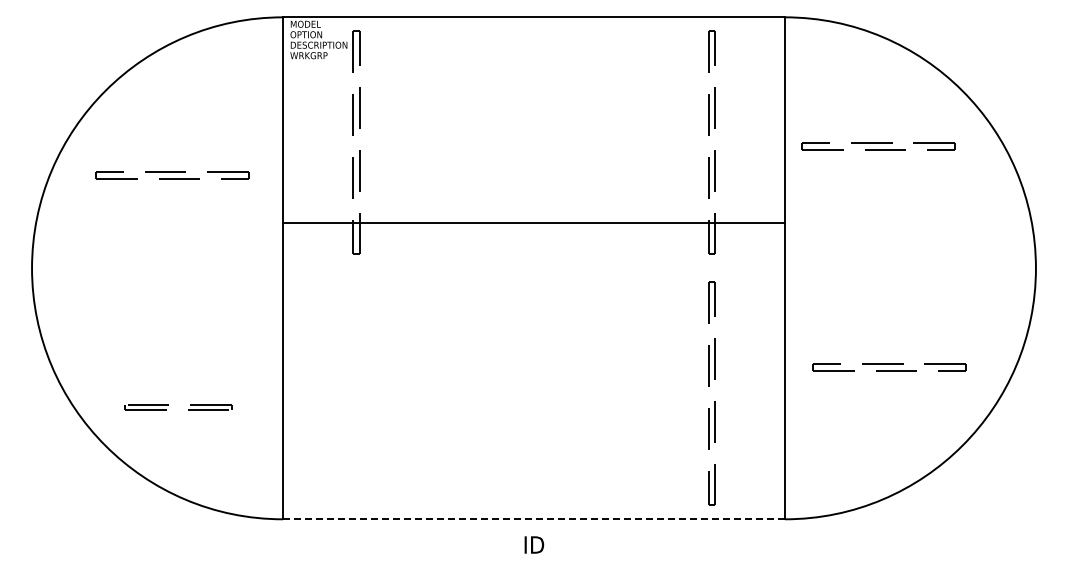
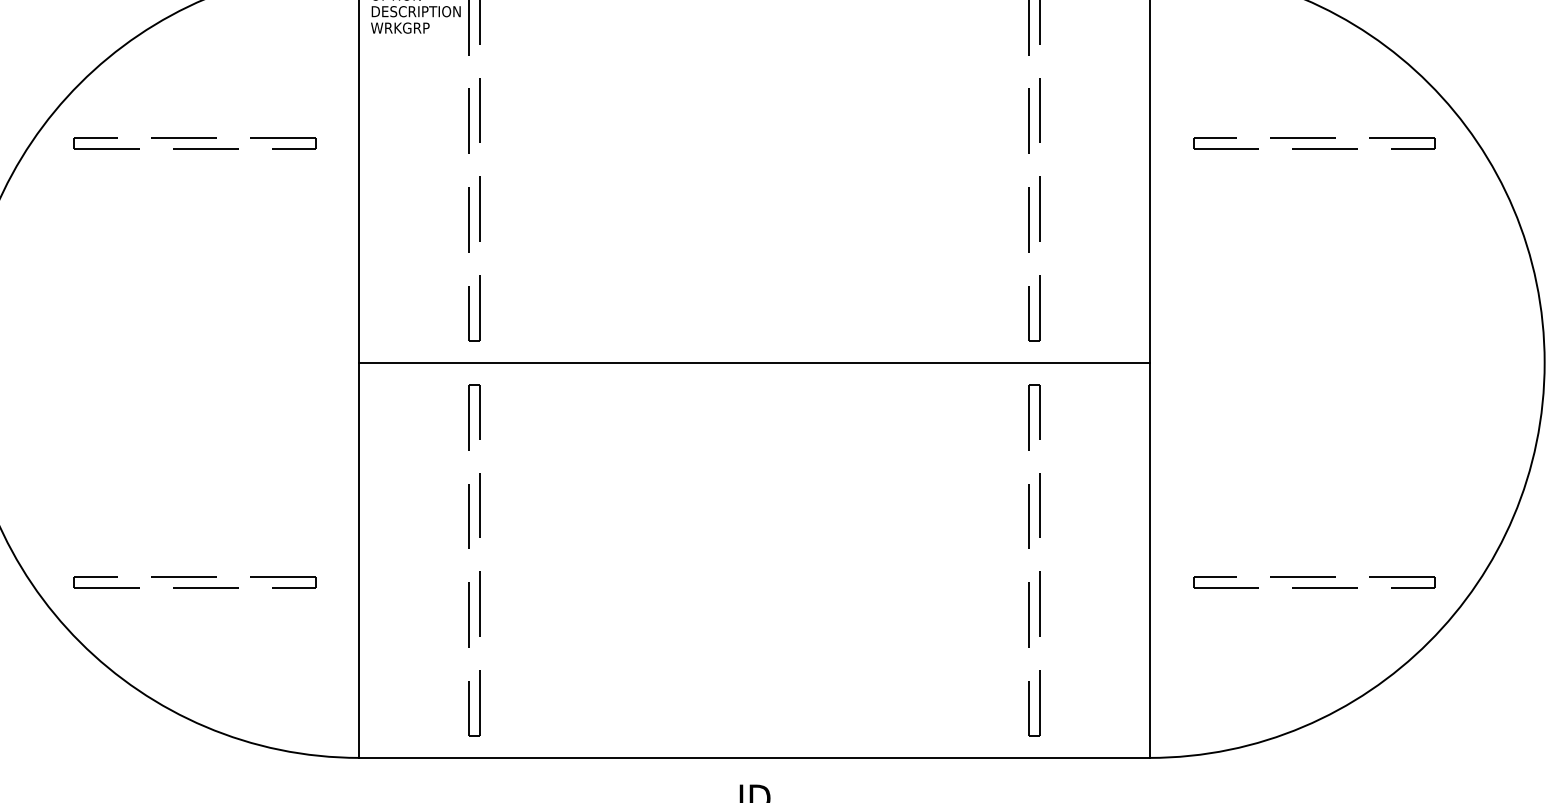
part: (878, 146) -> (1314, 142), moved
part: (172, 175) -> (194, 142), moved
line: (533, 223) -> (753, 363), moved
part: (889, 367) -> (1314, 581), moved
part: (353, 386) -> (470, 548), added
part: (178, 407) -> (194, 581), size x1.43
line: (534, 519) -> (755, 758), dashed -> solid

